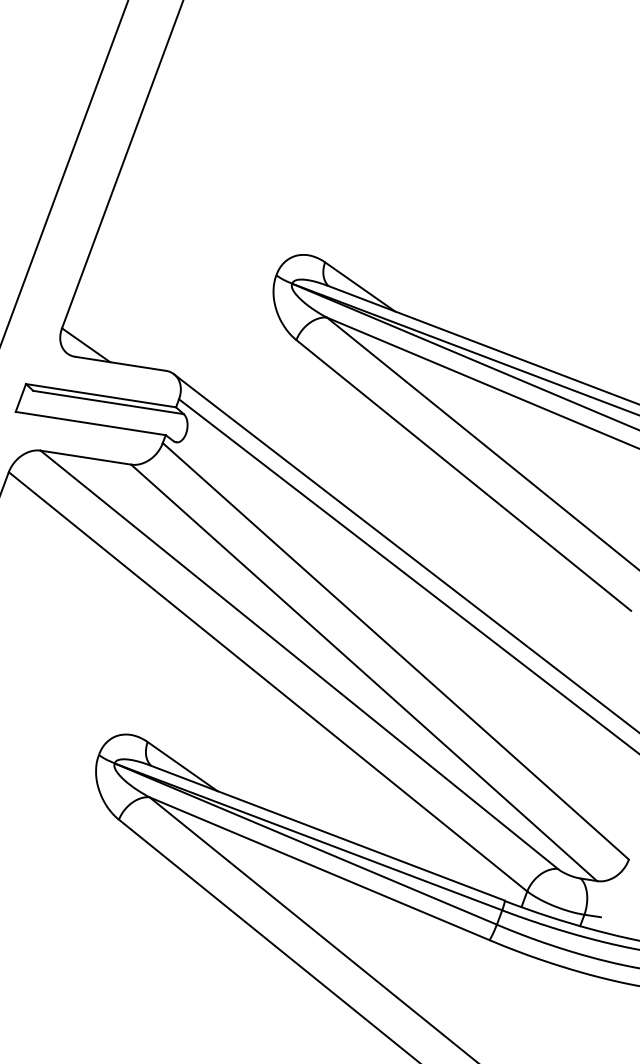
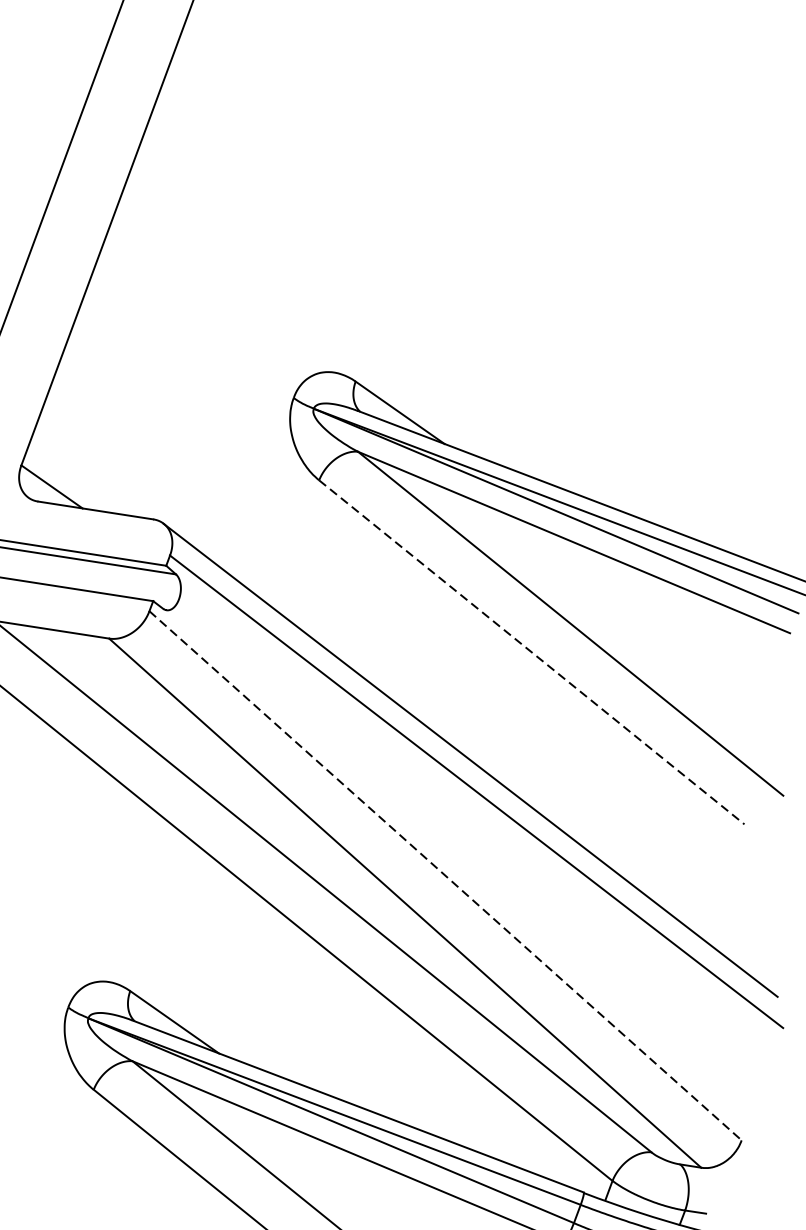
line: (464, 475) -> (532, 652), solid -> dashed
line: (395, 651) -> (445, 876), solid -> dashed

